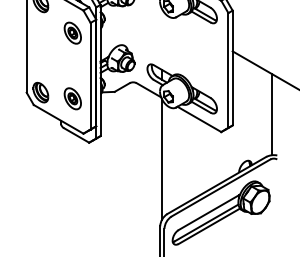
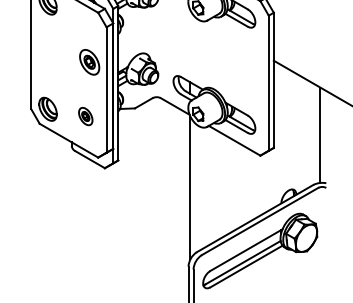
part: (72, 33) -> (89, 62), moved
part: (72, 98) -> (85, 116), size x0.7

